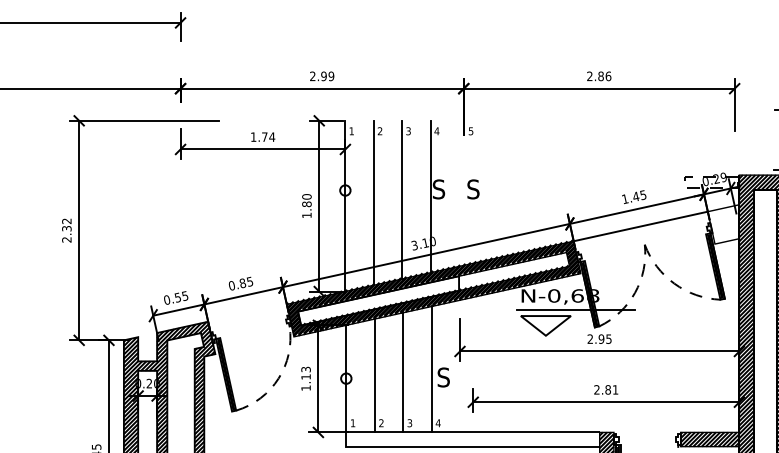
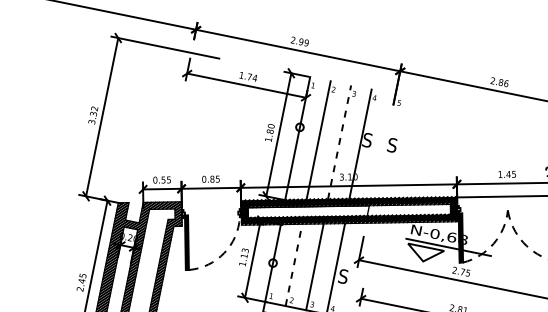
line: (402, 199) -> (339, 142), solid -> dashed
text: (66, 239) -> (91, 121), 2.32 -> 3.32
text: (601, 338) -> (462, 271), 2.95 -> 2.75
line: (374, 375) -> (293, 264), solid -> dashed

